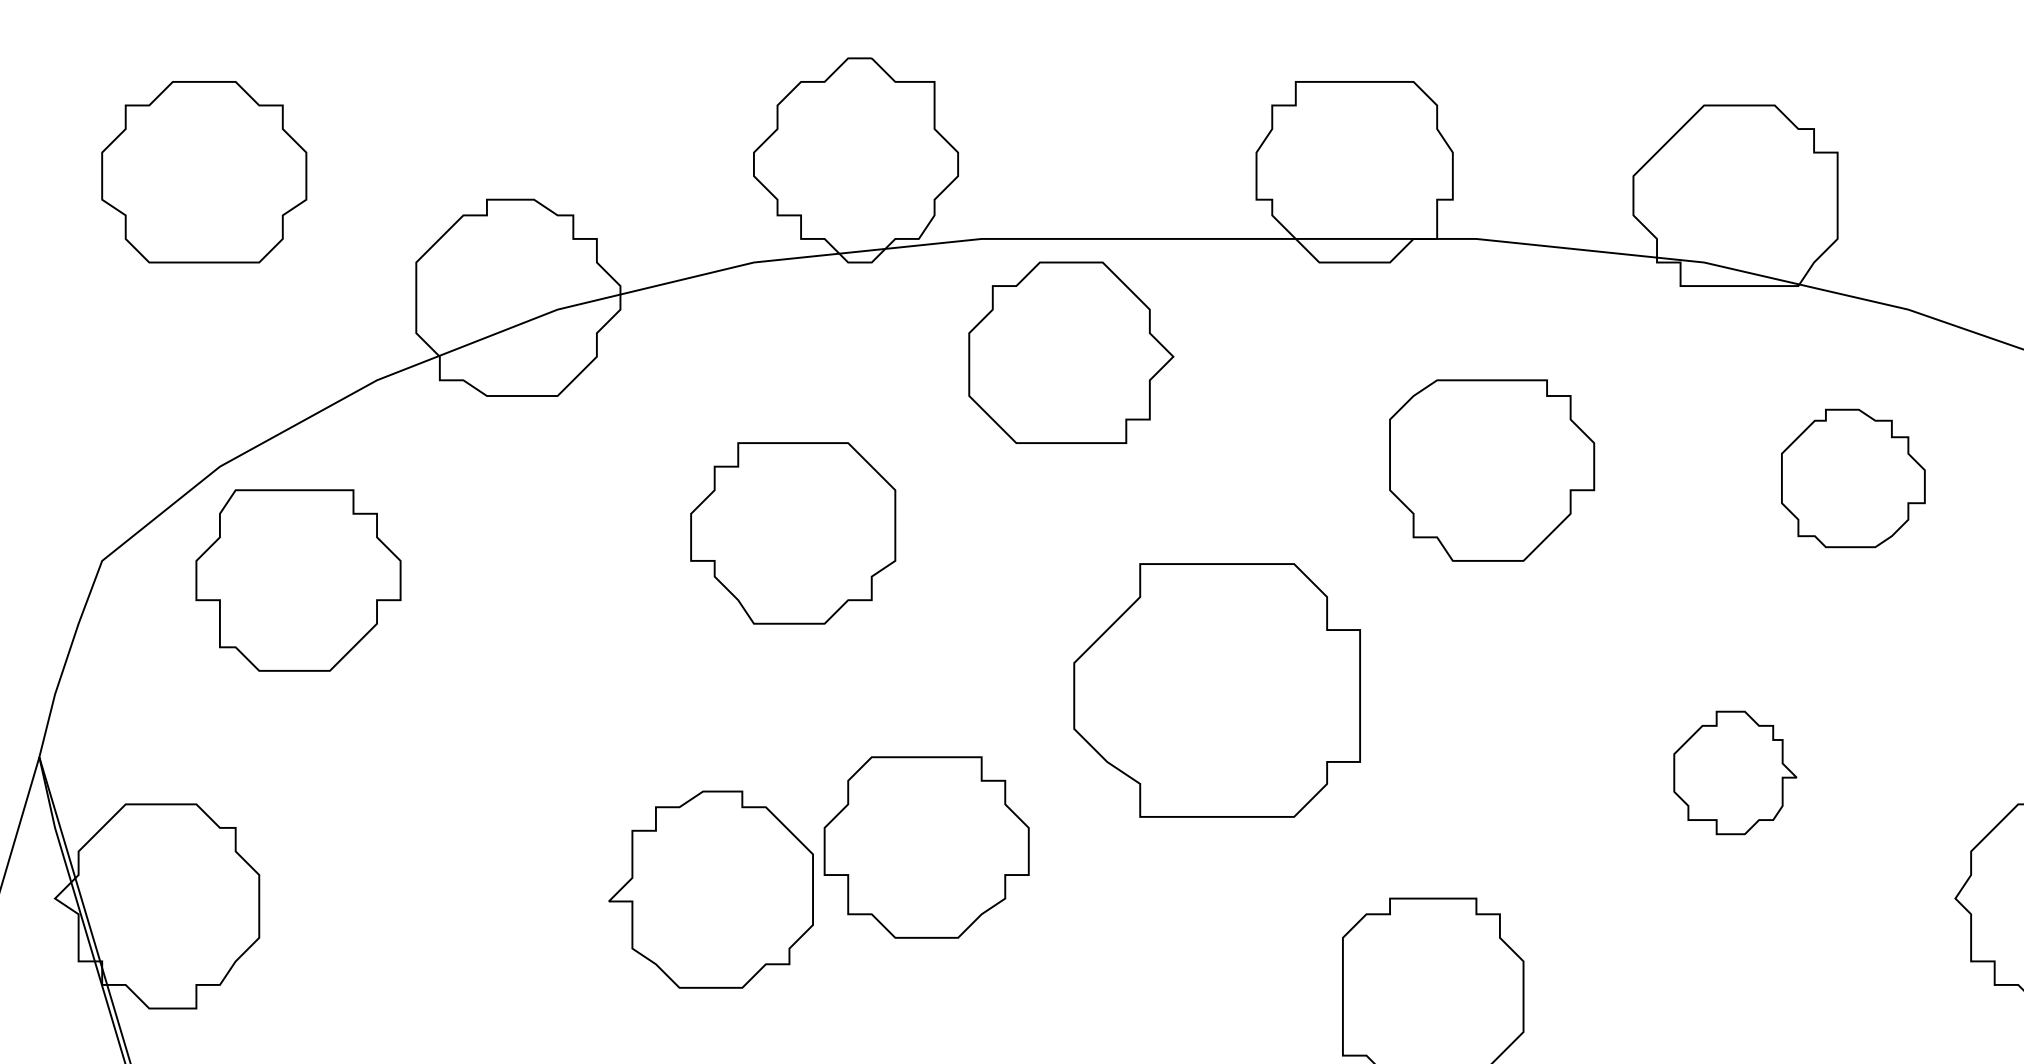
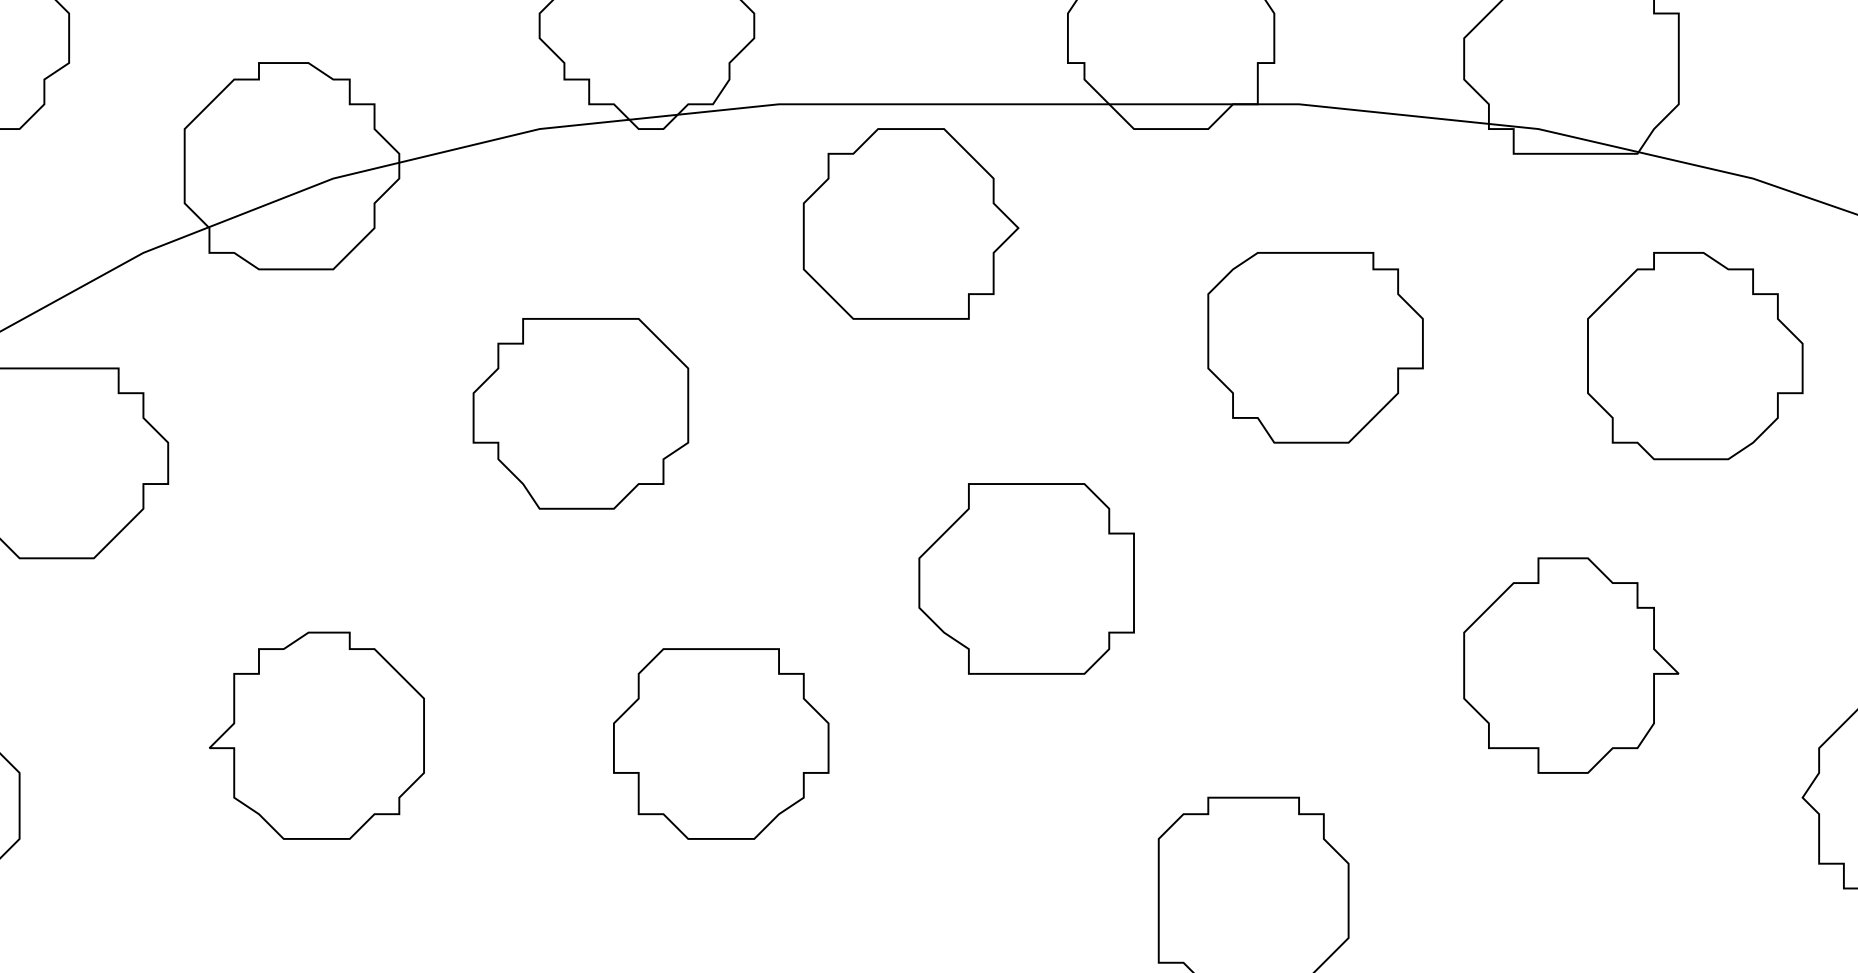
part: (1071, 352) -> (911, 223), moved
part: (1853, 478) -> (1695, 356), size x1.43
part: (1217, 690) -> (1026, 578), size x0.71
part: (1735, 772) -> (1571, 665), size x1.67
part: (710, 889) -> (316, 735), moved

